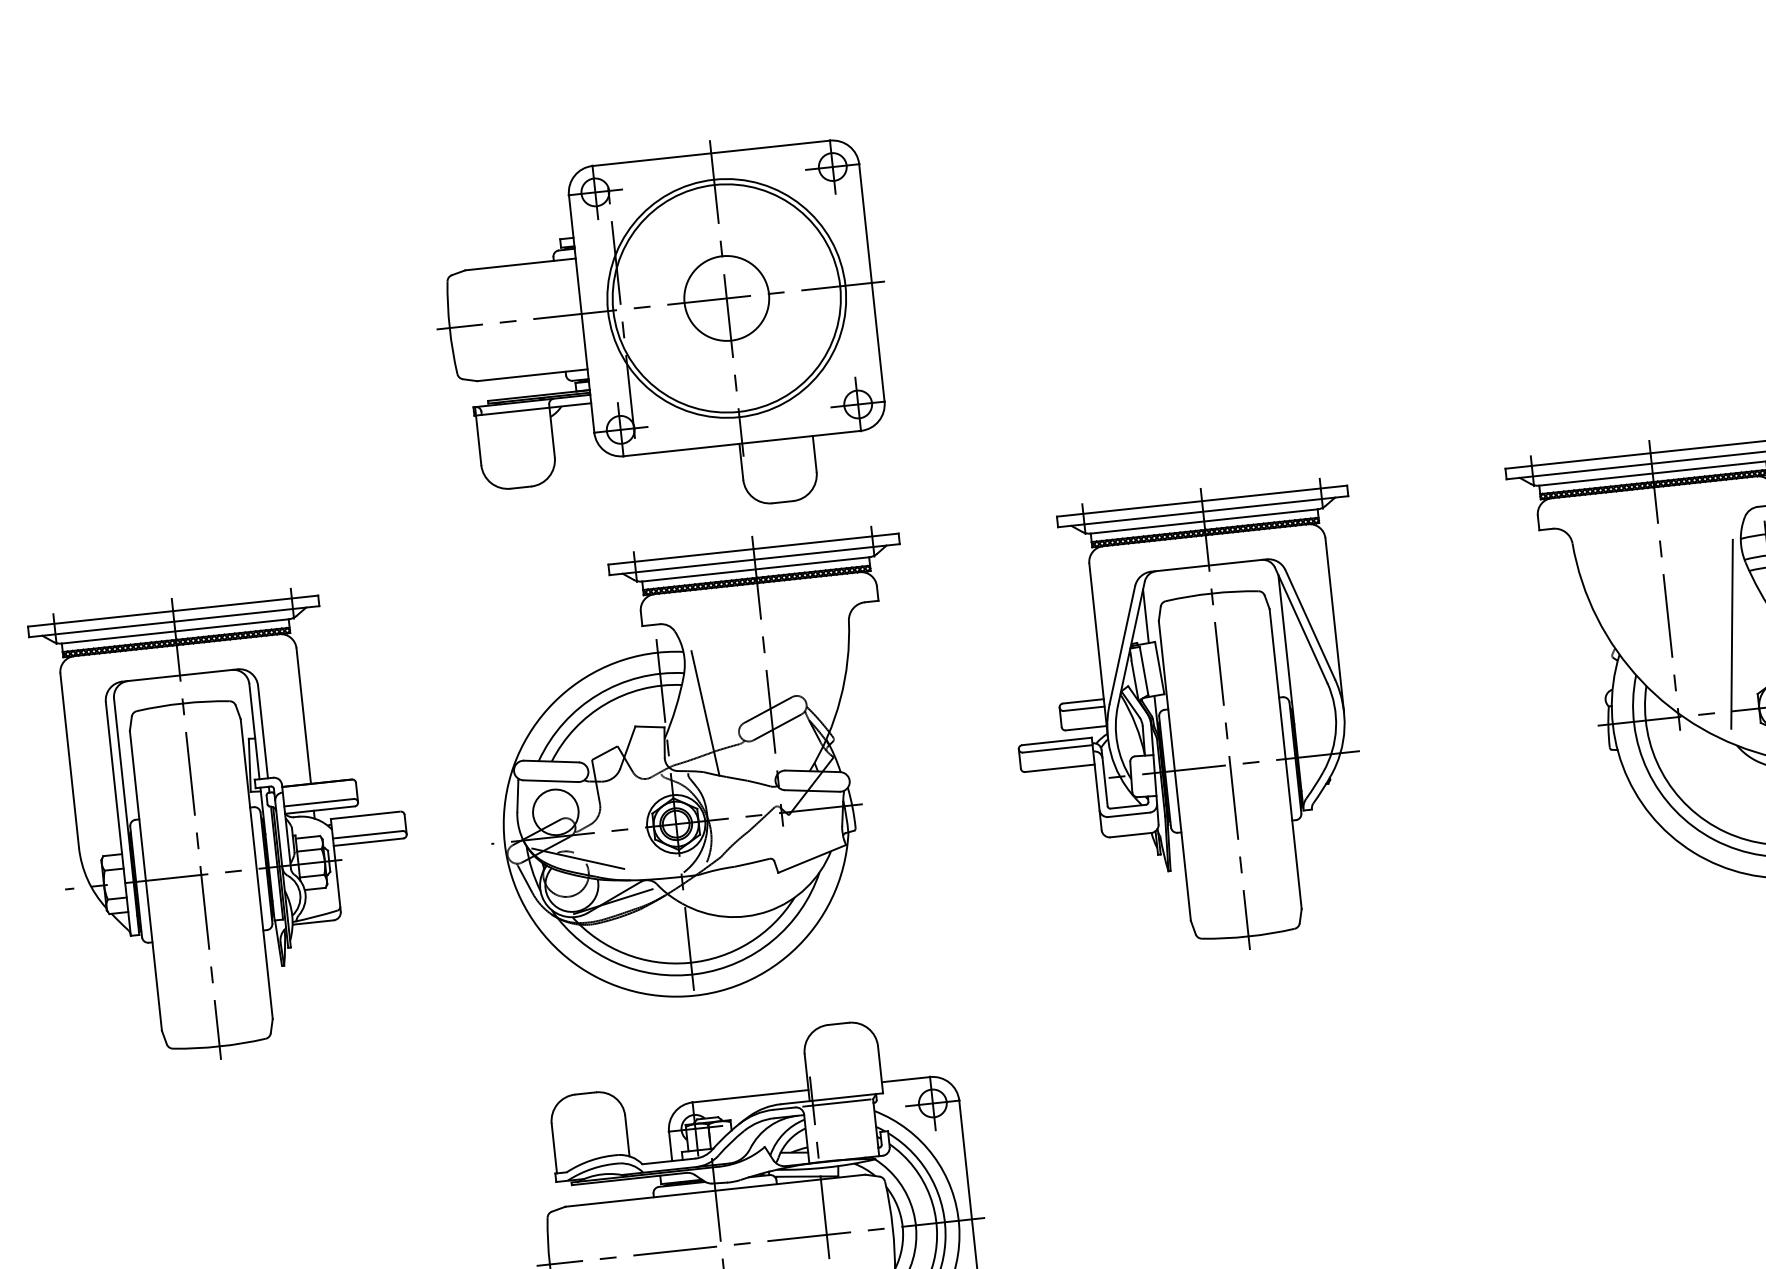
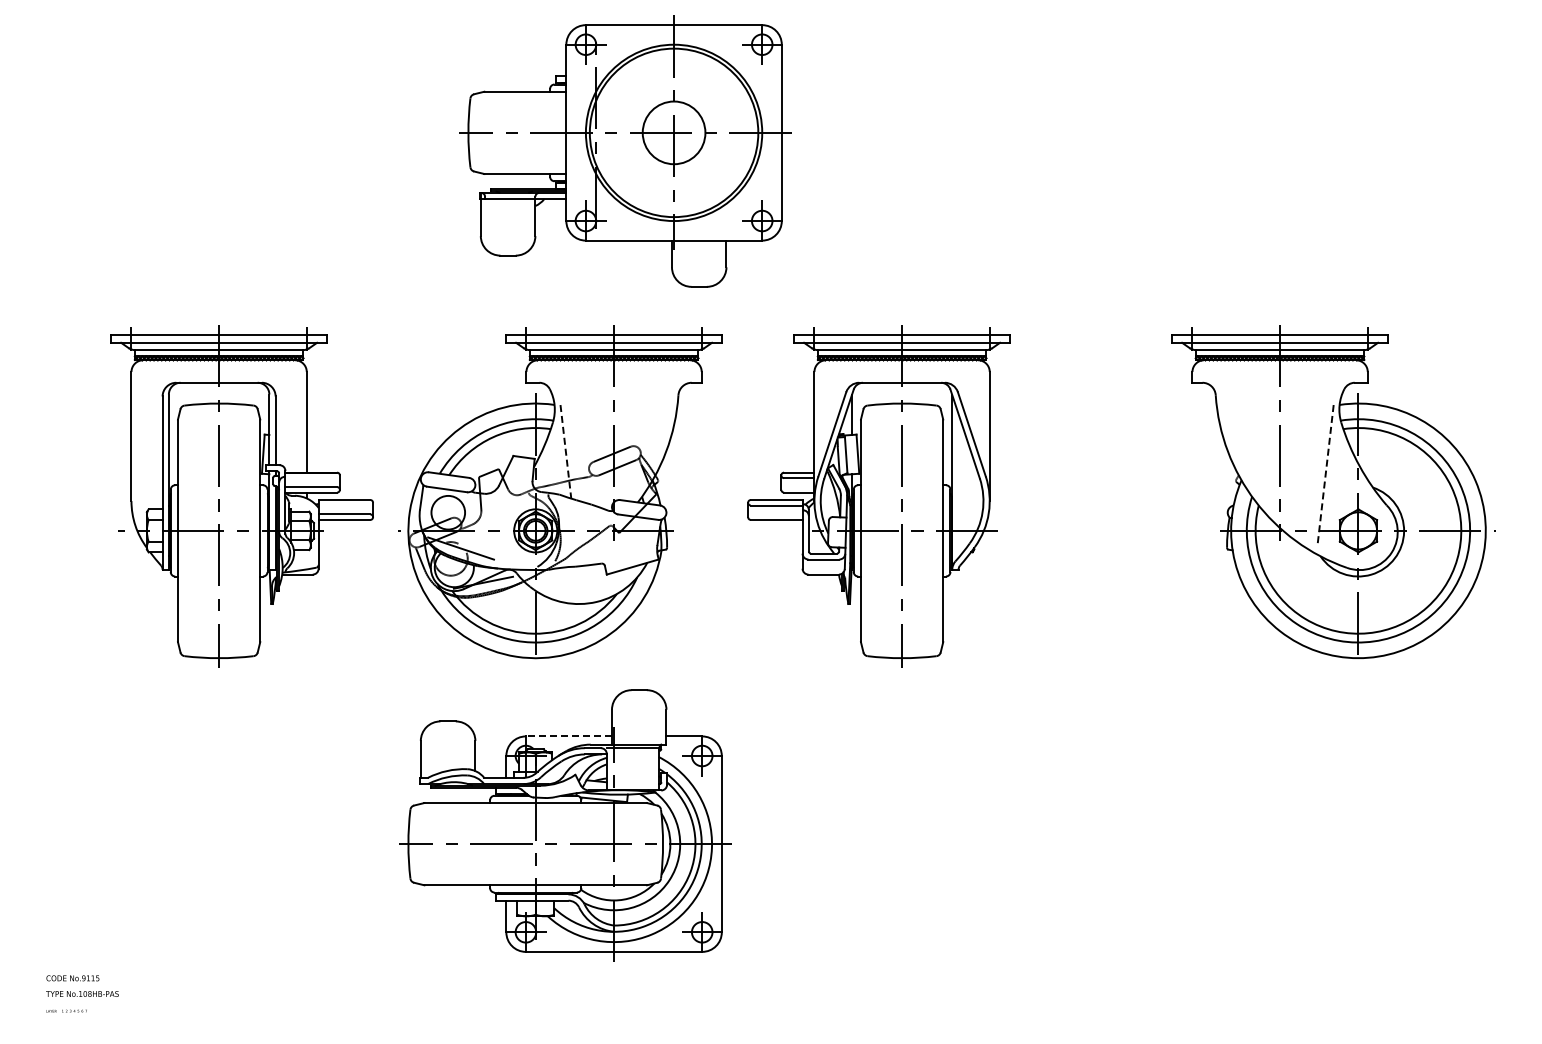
part: (664, 330) -> (625, 151), moved
line: (1731, 634) -> (1325, 474), solid -> dashed
line: (705, 714) -> (565, 452), solid -> dashed
part: (1193, 722) -> (878, 496), moved
part: (226, 825) -> (241, 496), moved
line: (749, 1096) -> (568, 736), solid -> dashed

